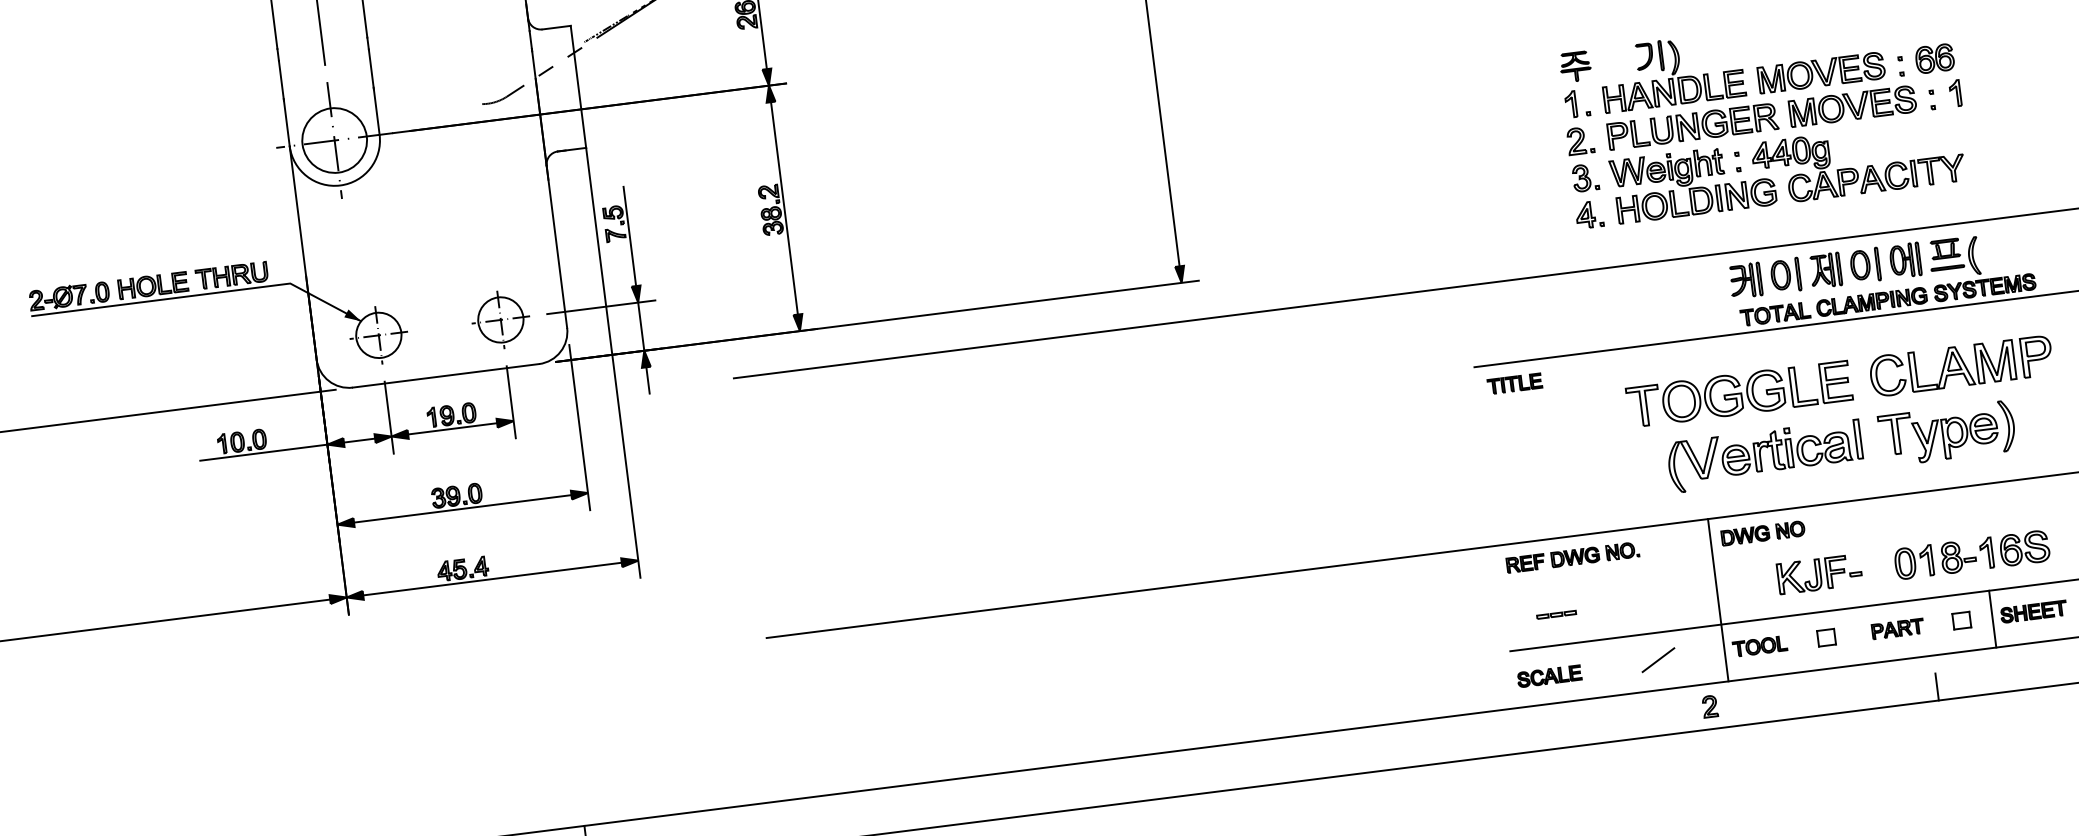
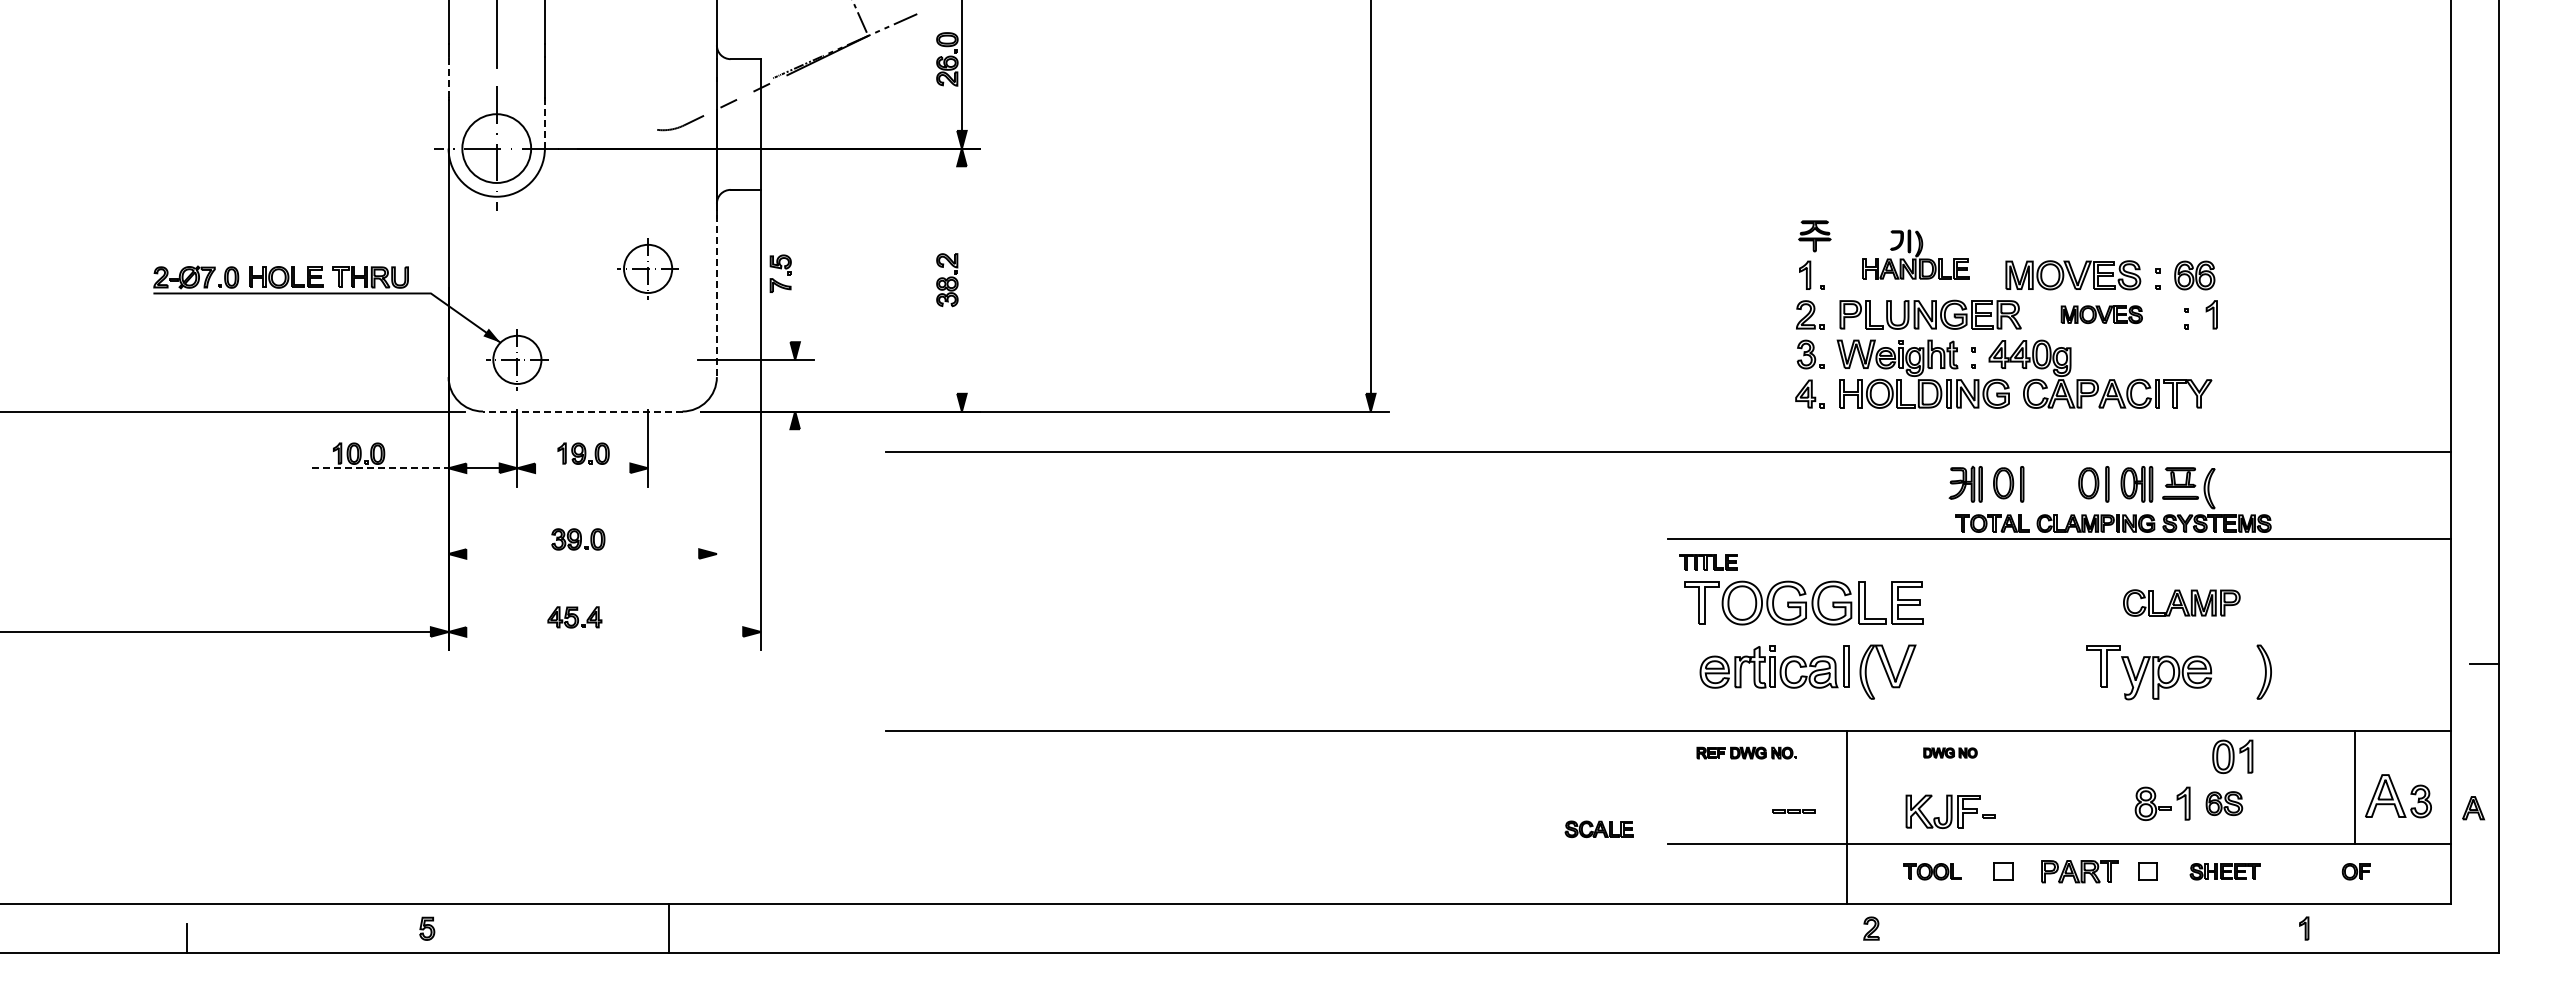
part: (1671, 72) -> (1915, 254), size x0.7
line: (281, 79) -> (448, 77), solid -> dashed
part: (1852, 106) -> (2101, 314), size x0.6
line: (376, 111) -> (544, 123), solid -> dashed
line: (783, 207) -> (961, 279), removed
line: (630, 235) -> (795, 288), removed
line: (556, 247) -> (716, 290), solid -> dashed
part: (1825, 270) -> (2051, 484), removed
part: (500, 319) -> (647, 268), moved
line: (641, 326) -> (795, 385), removed
part: (1961, 365) -> (2181, 602), size x0.6
line: (445, 375) -> (582, 411), solid -> dashed
line: (648, 380) -> (795, 443), removed
part: (1738, 393) -> (1803, 602), moved
part: (2006, 425) -> (2263, 671), moved
line: (579, 427) -> (716, 483), removed
line: (452, 429) -> (582, 468), removed
part: (1791, 447) -> (1774, 666), moved
line: (264, 452) -> (381, 468), solid -> dashed
line: (462, 509) -> (582, 554), removed
part: (1763, 532) -> (1950, 752), size x0.6
part: (2024, 548) -> (2224, 803), size x0.7
part: (1572, 556) -> (1746, 752), size x0.7
part: (1913, 562) -> (2232, 756), moved
part: (1819, 574) -> (1950, 811), moved
line: (492, 578) -> (604, 631), removed
line: (1718, 600) -> (1847, 817), moved
line: (1556, 614) -> (1793, 810), moved
line: (1993, 618) -> (2181, 873), removed
part: (1897, 628) -> (2079, 871), size x1.4
line: (1658, 659) -> (1823, 872), removed
part: (1548, 676) -> (1598, 829), moved
line: (1937, 686) -> (2113, 937), removed

